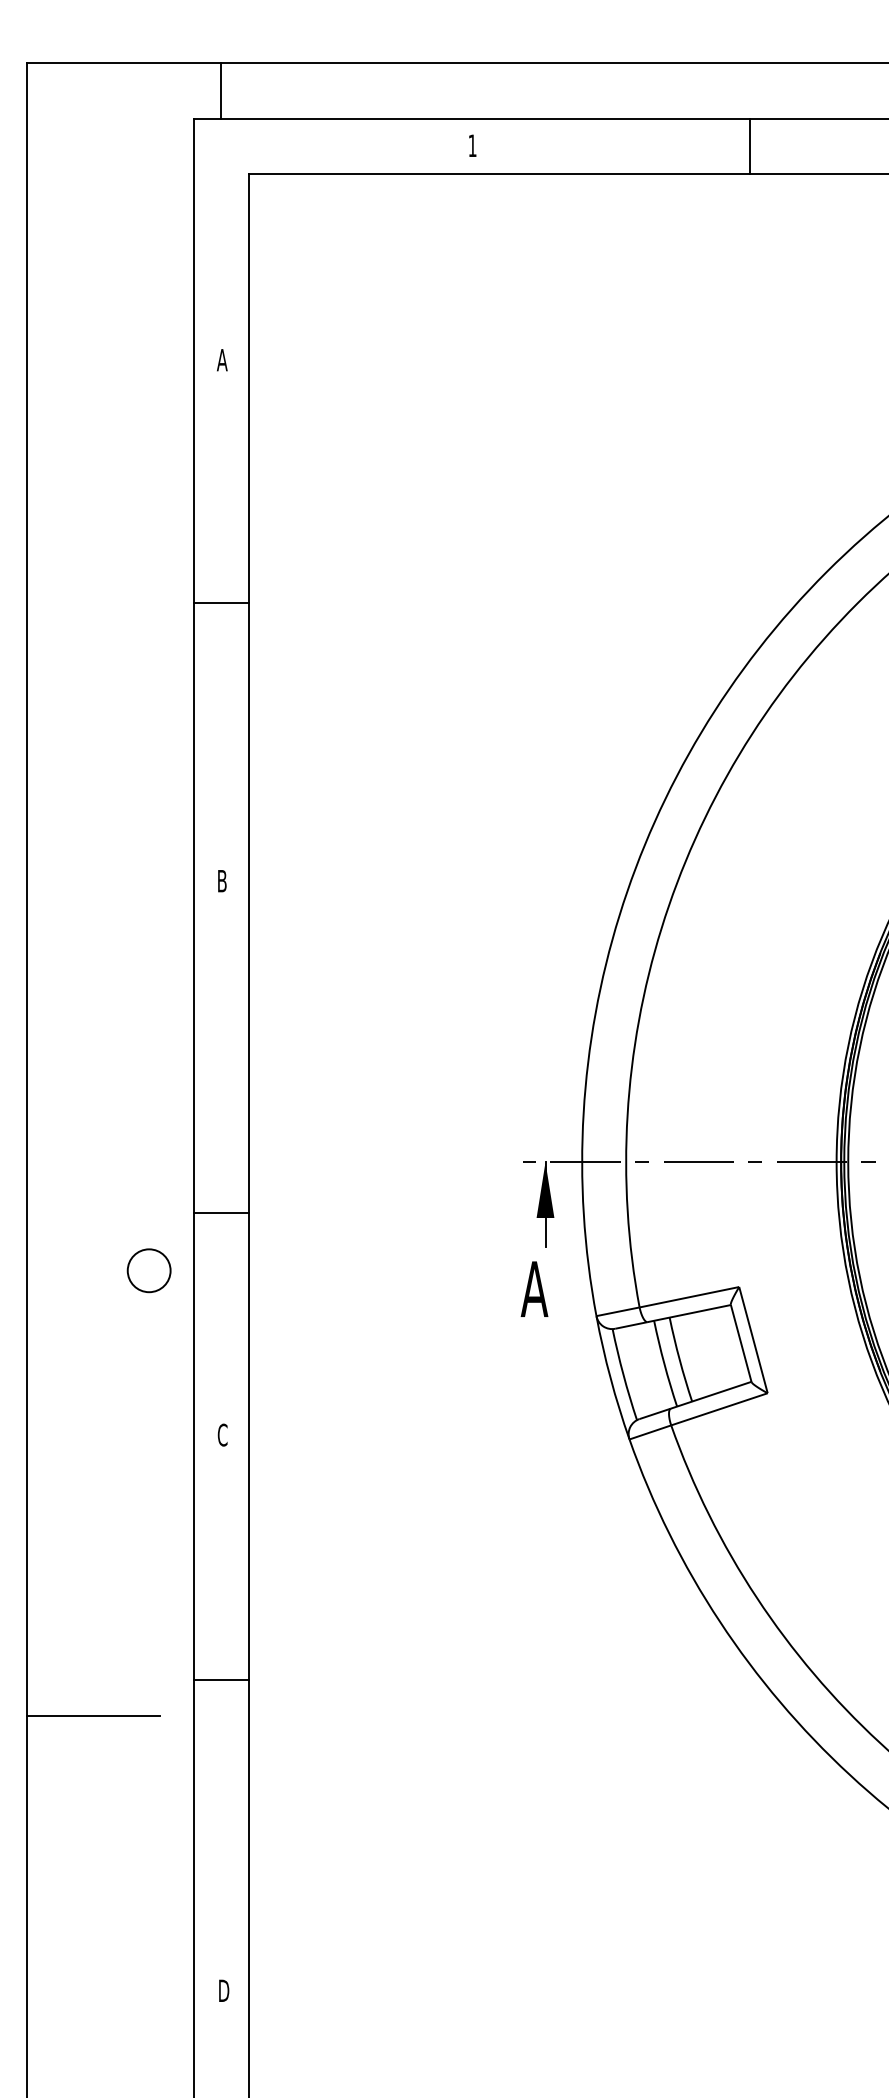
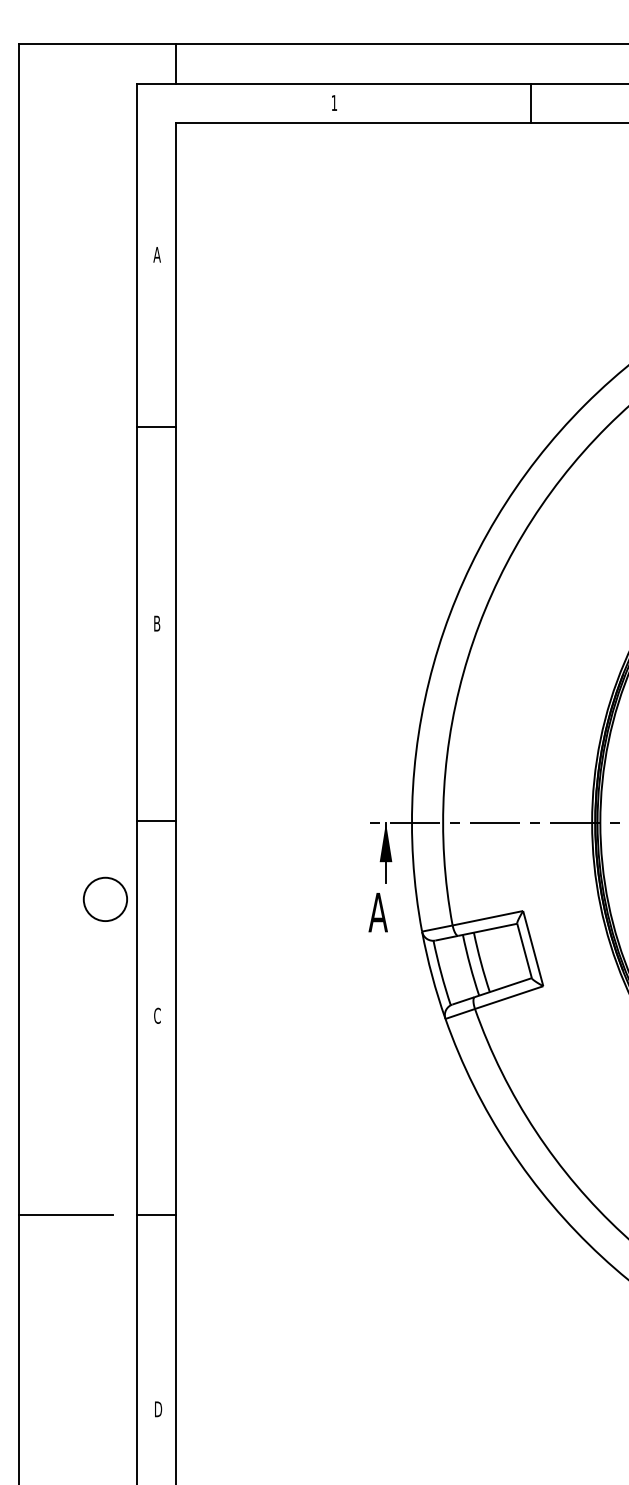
line: (221, 90) -> (176, 63), moved
line: (221, 1213) -> (156, 820), moved
circle: (148, 1270) -> (104, 899), size x1.43
line: (221, 1679) -> (156, 1214), moved

